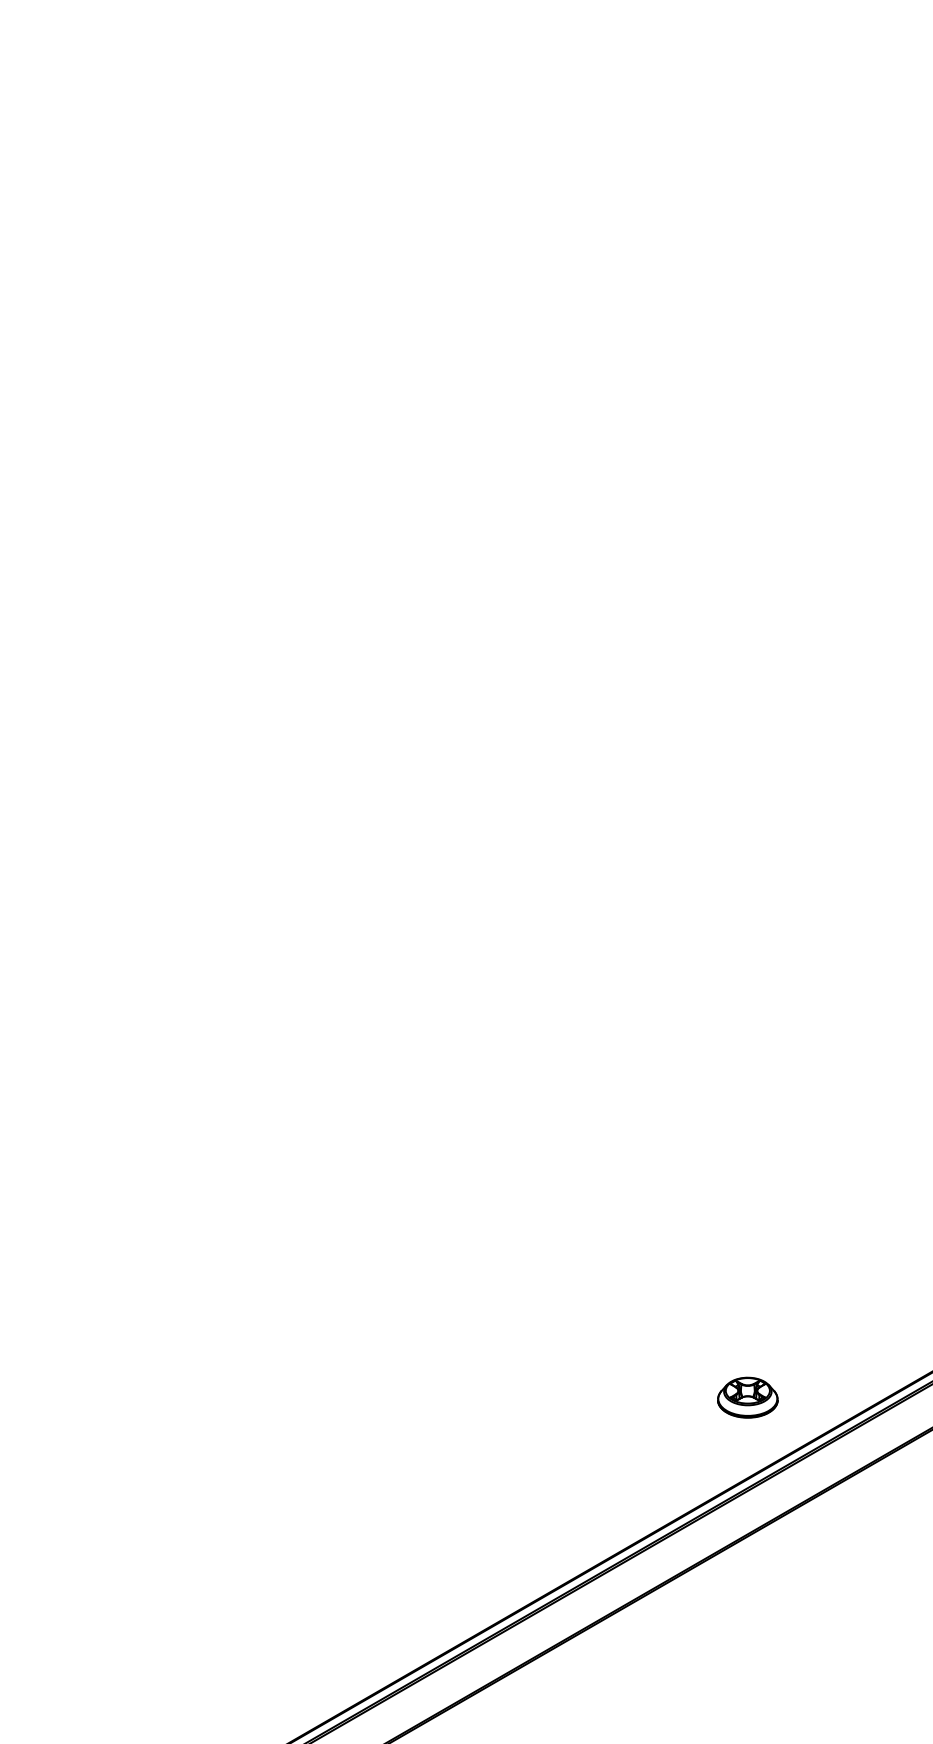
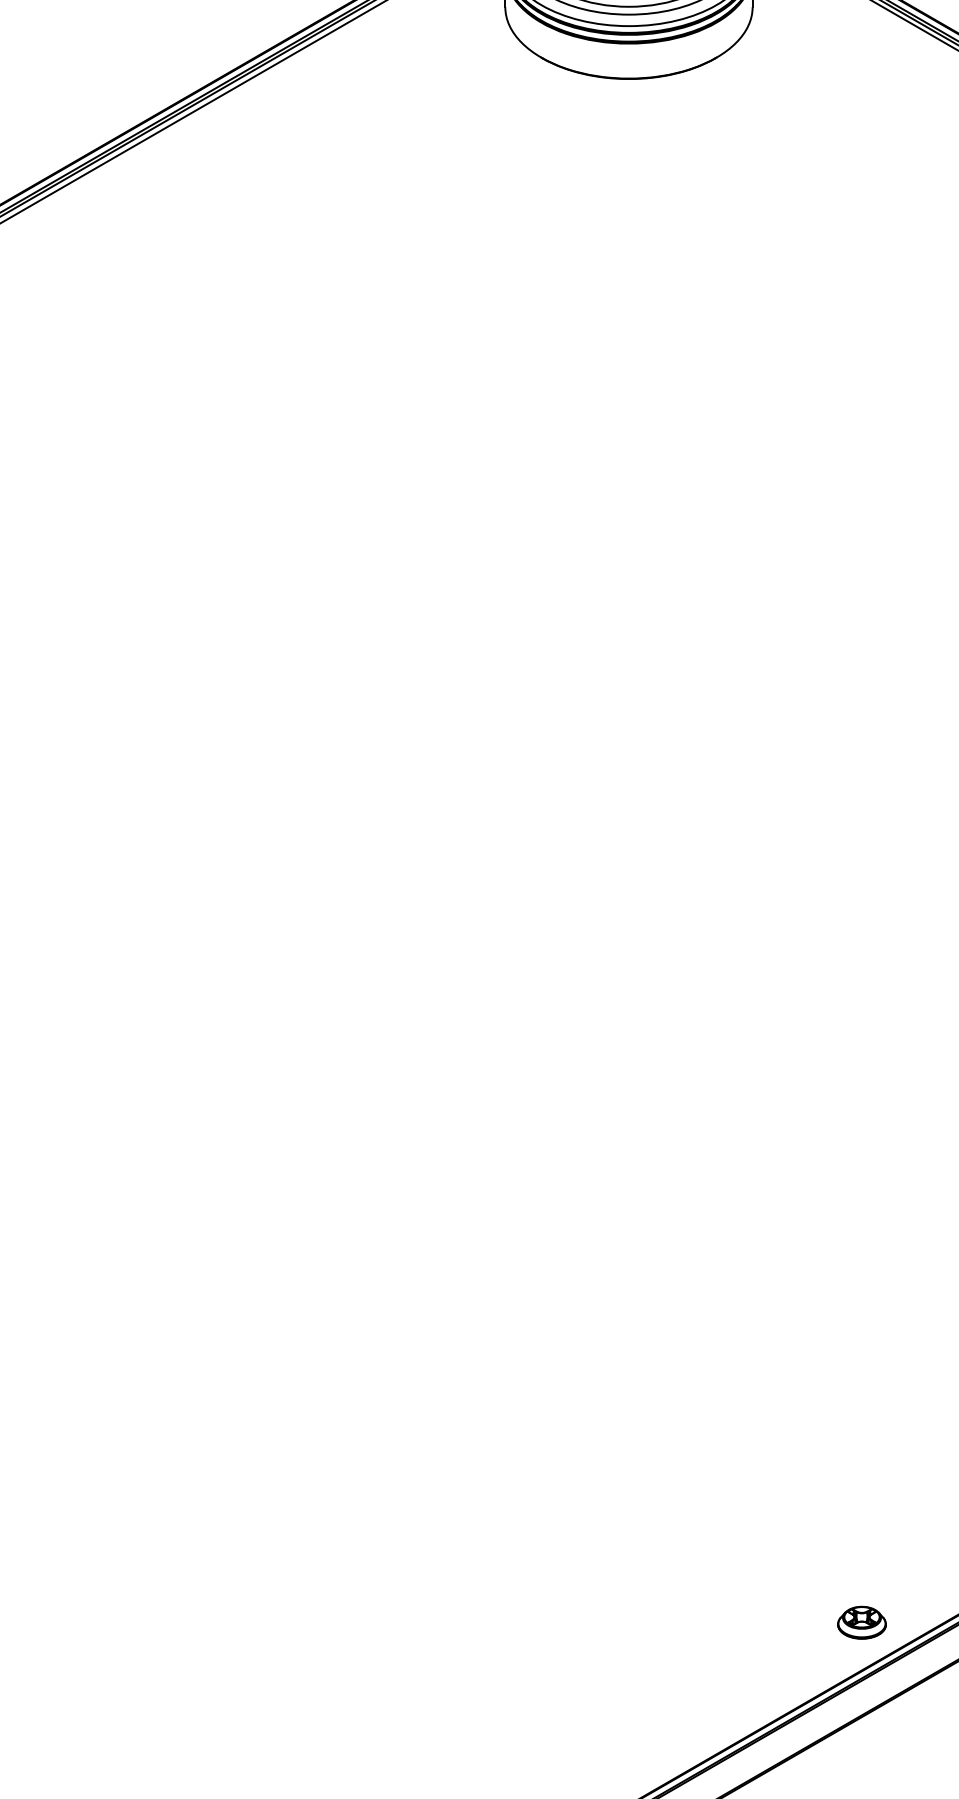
part: (747, 1397) -> (861, 1622), moved

